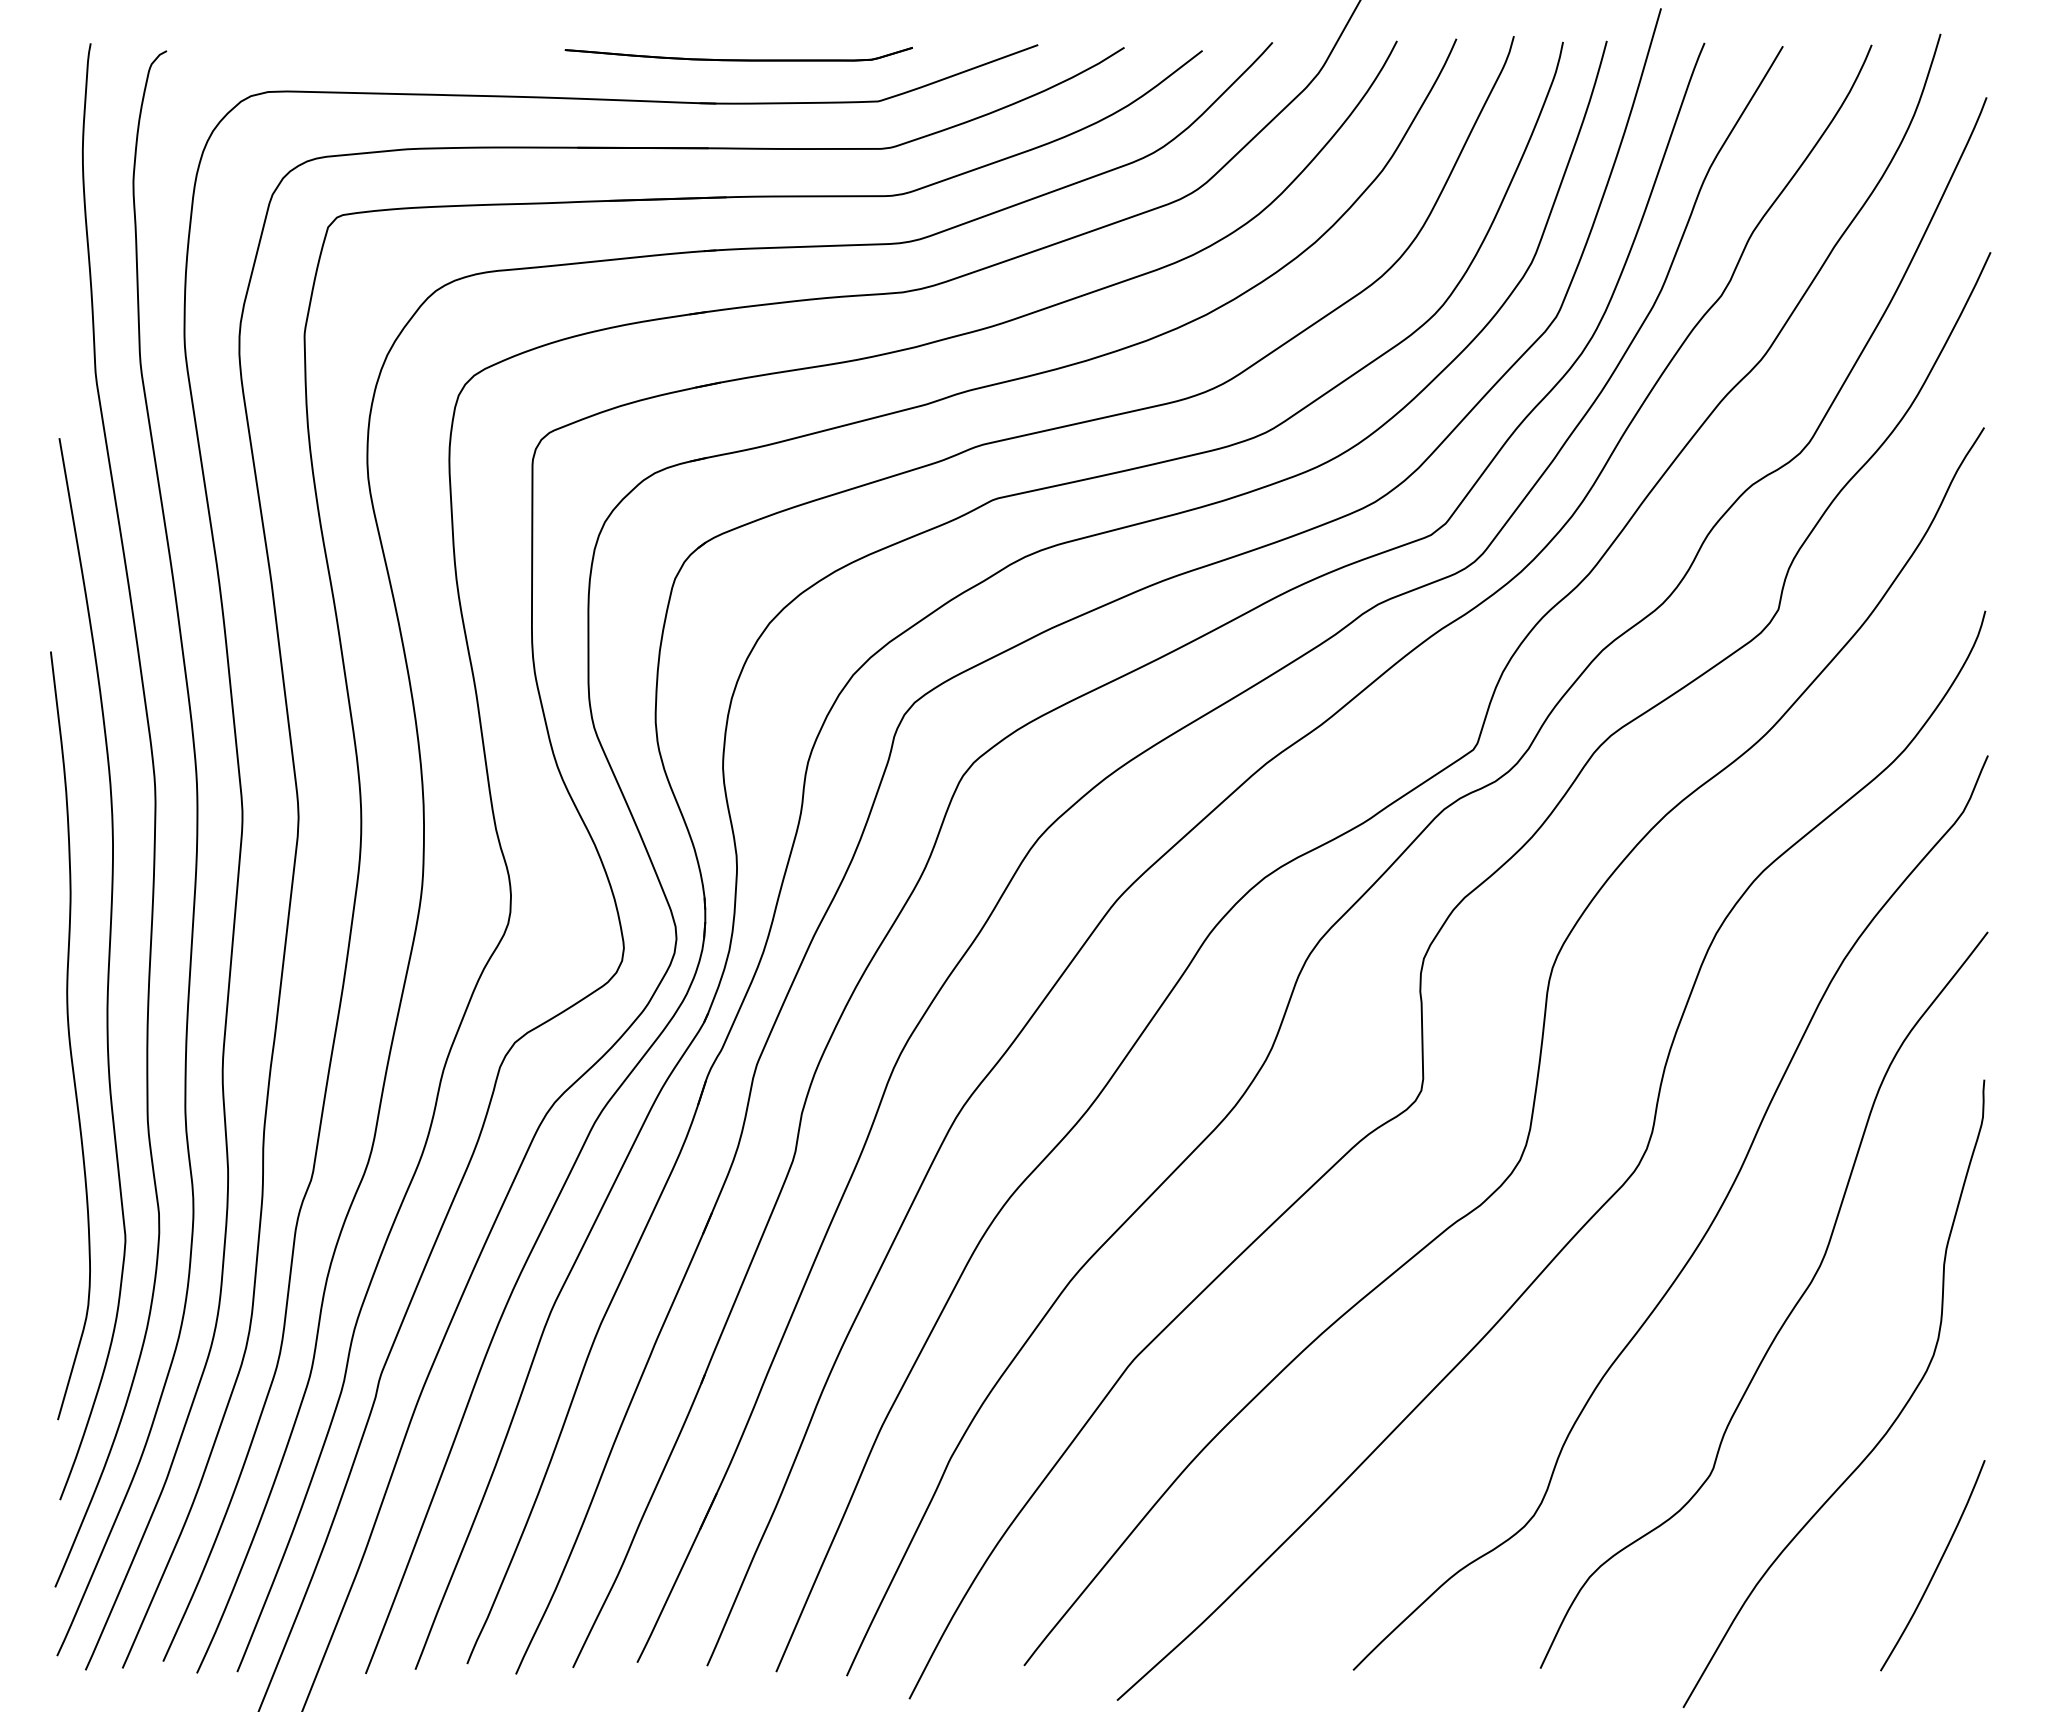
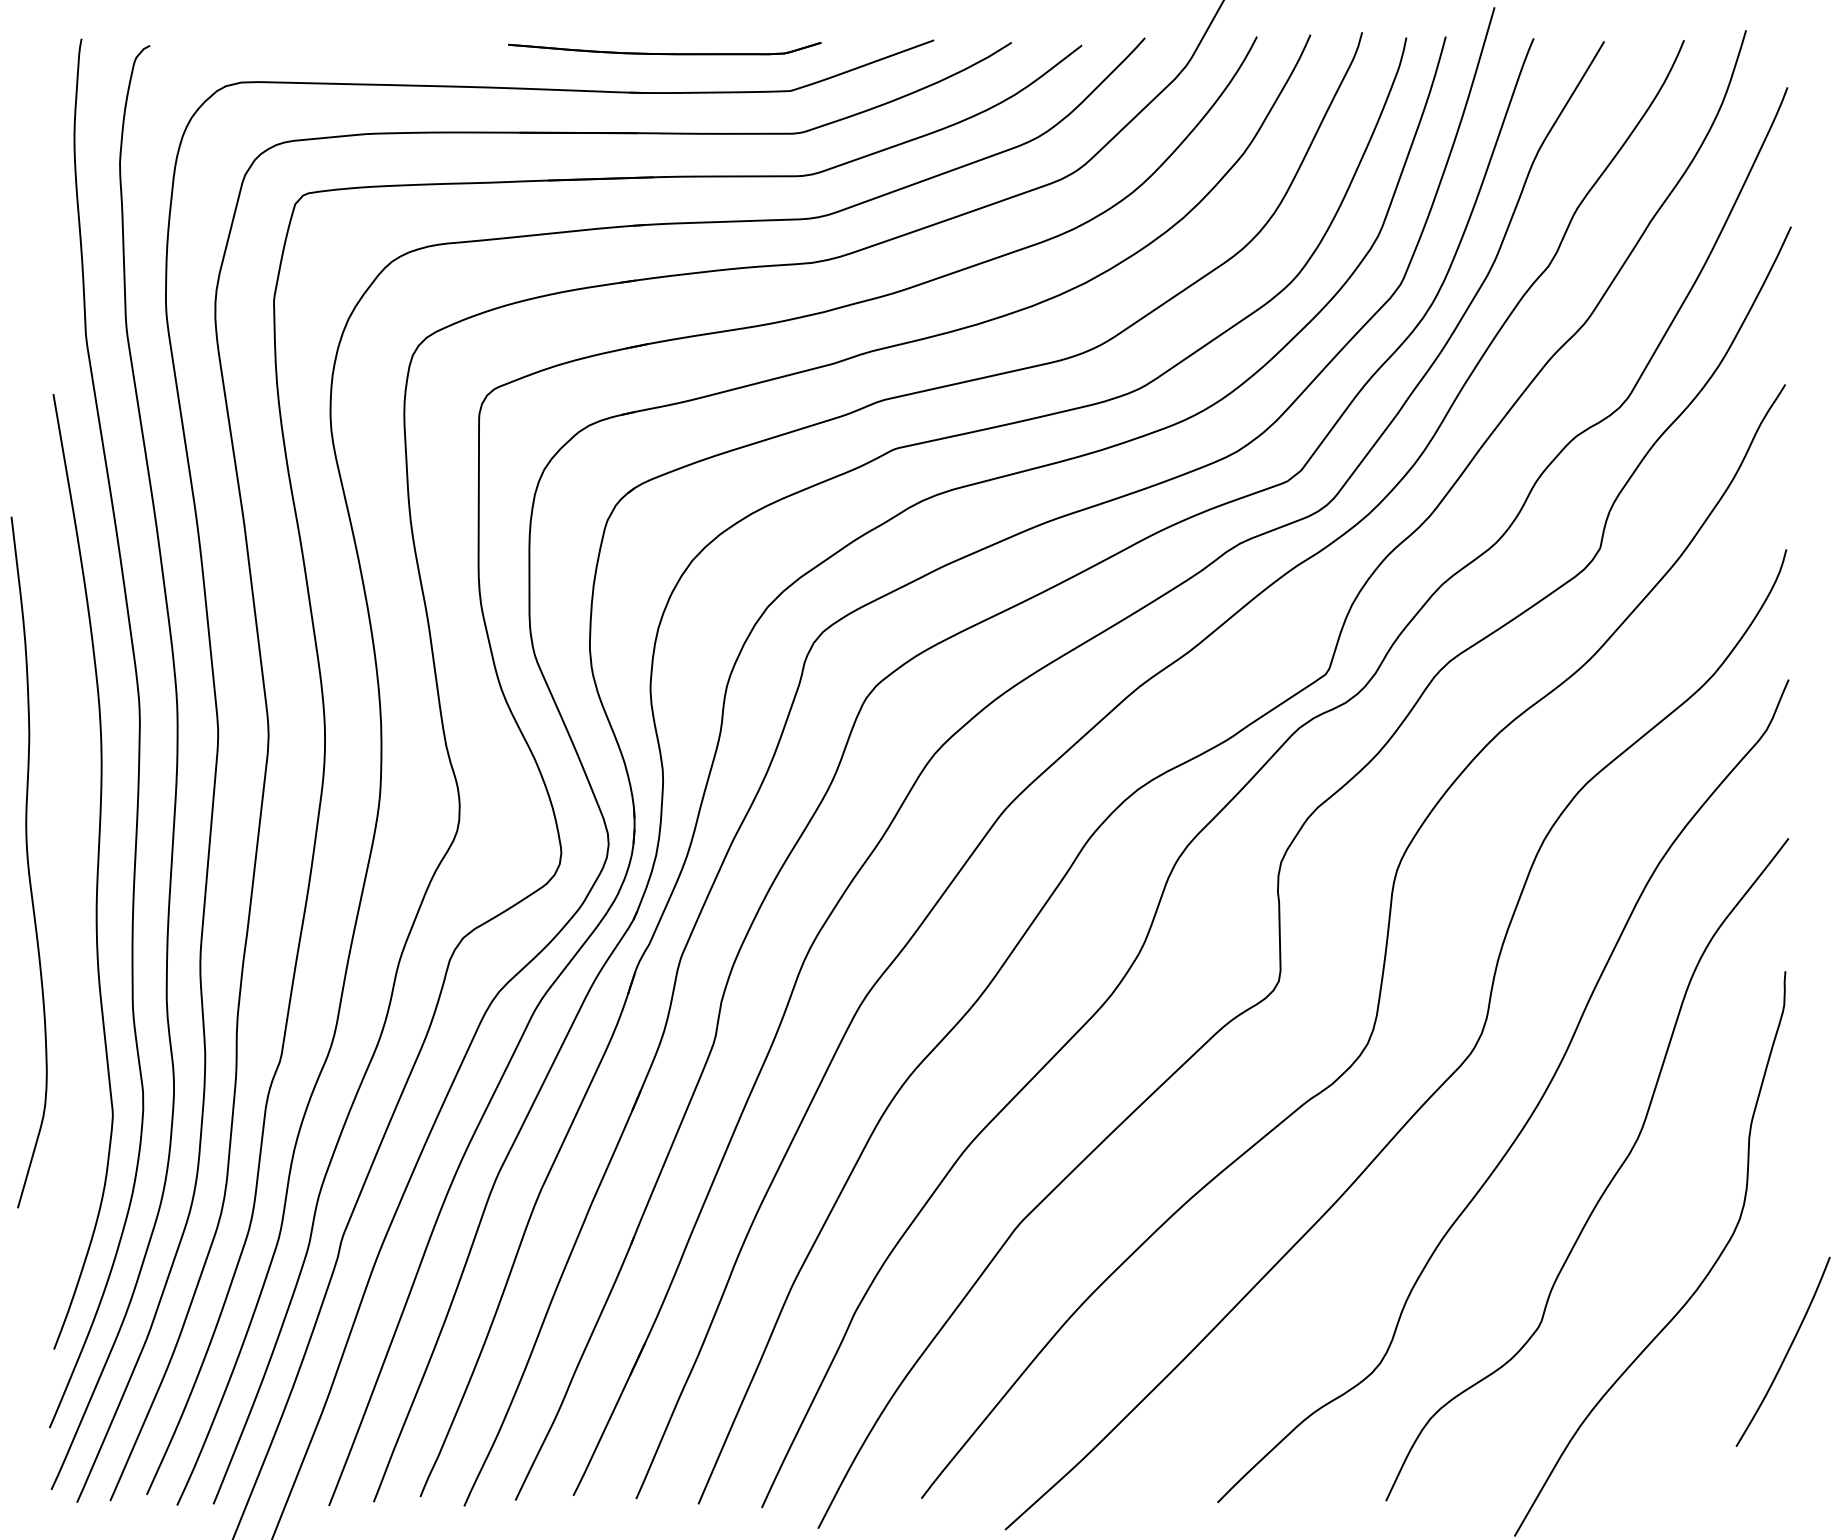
curve: (70, 1035) -> (29, 862), moved
curve: (1936, 1566) -> (1786, 1352), moved

